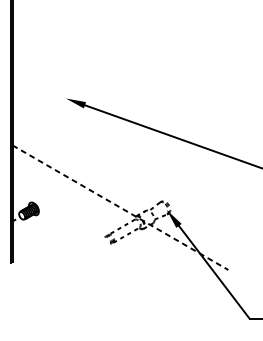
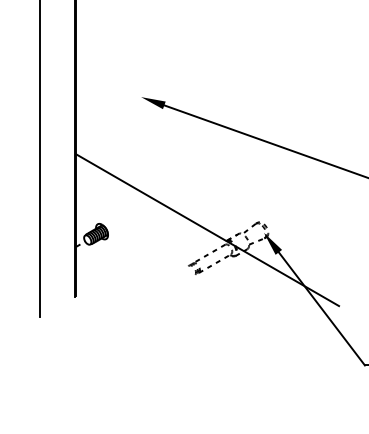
line: (120, 207) -> (207, 230), dashed -> solid

